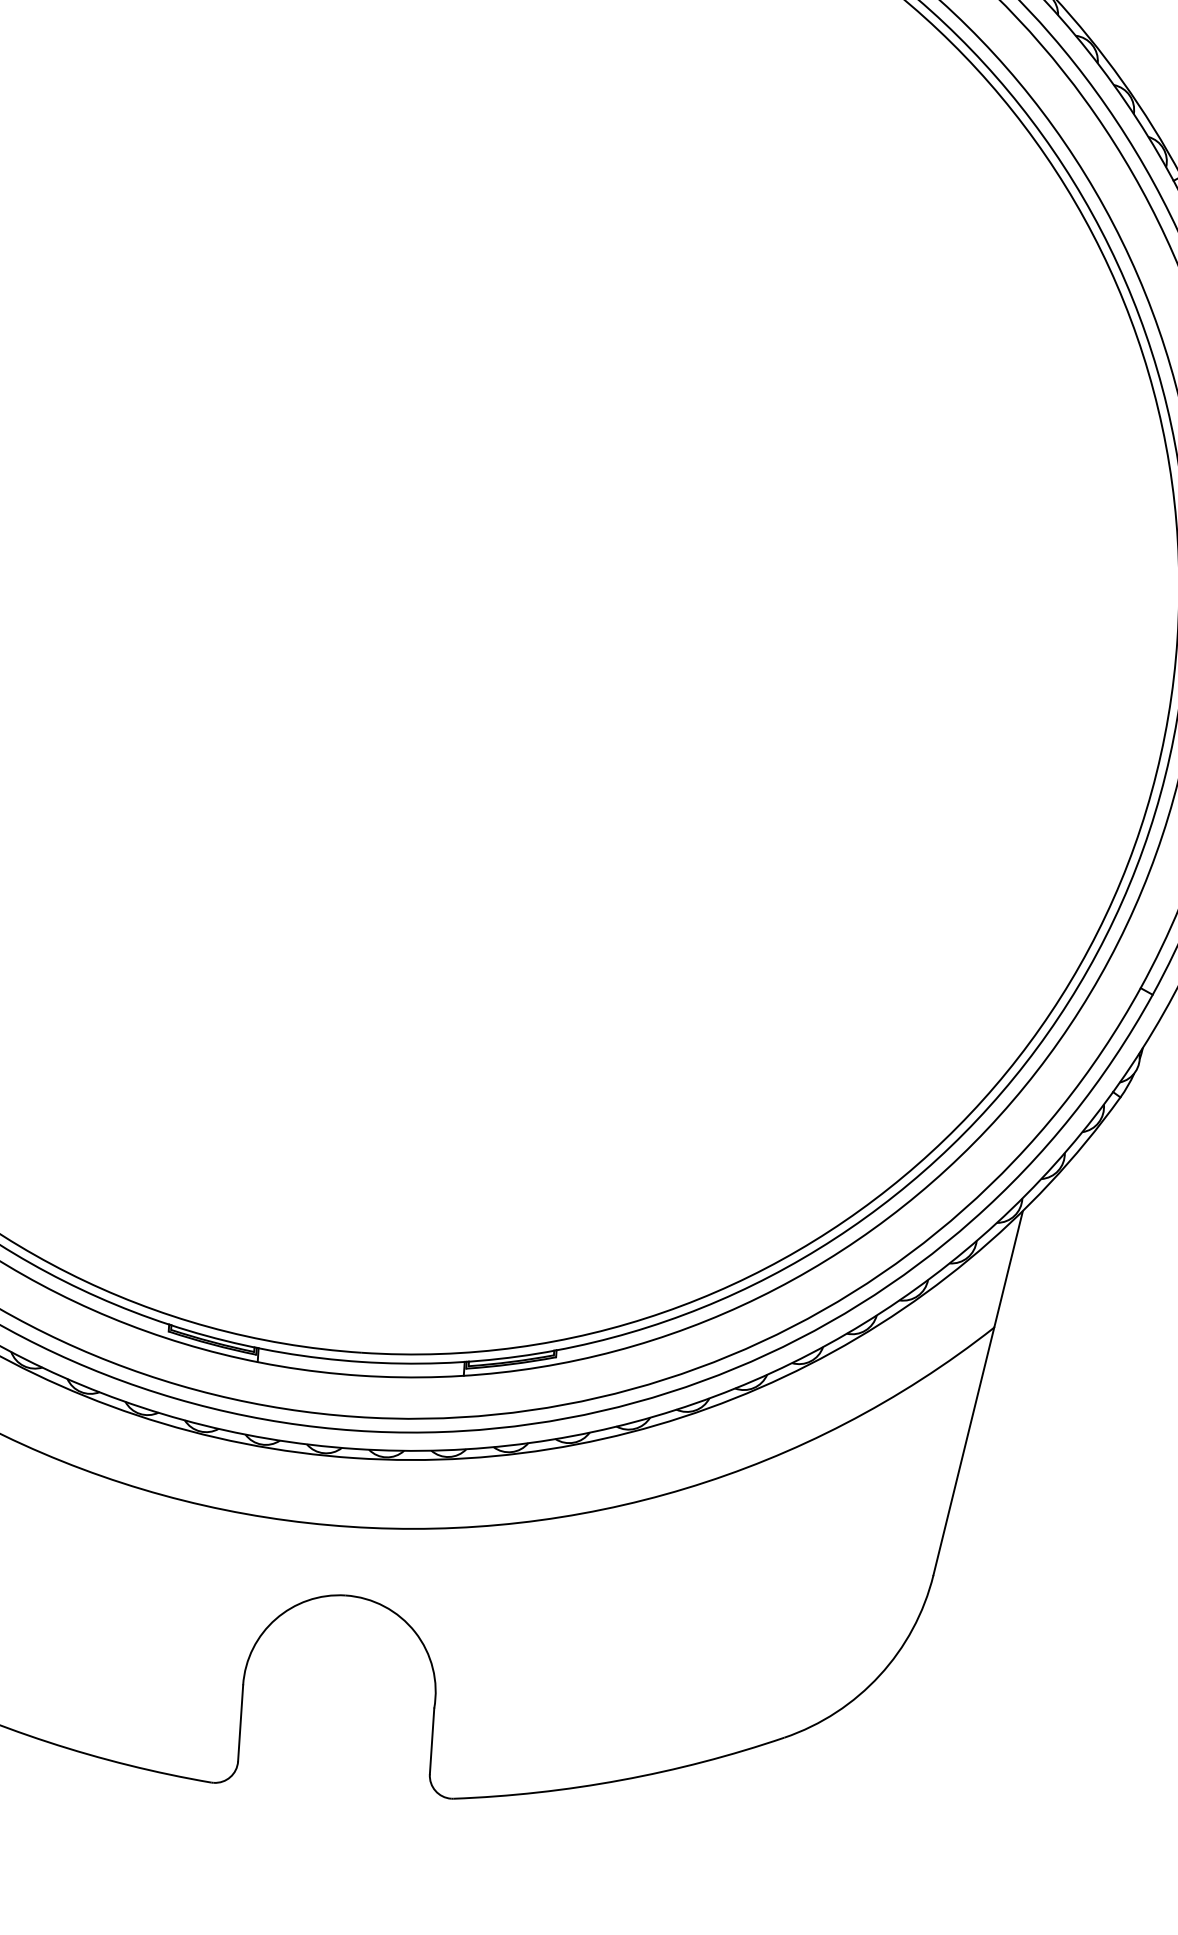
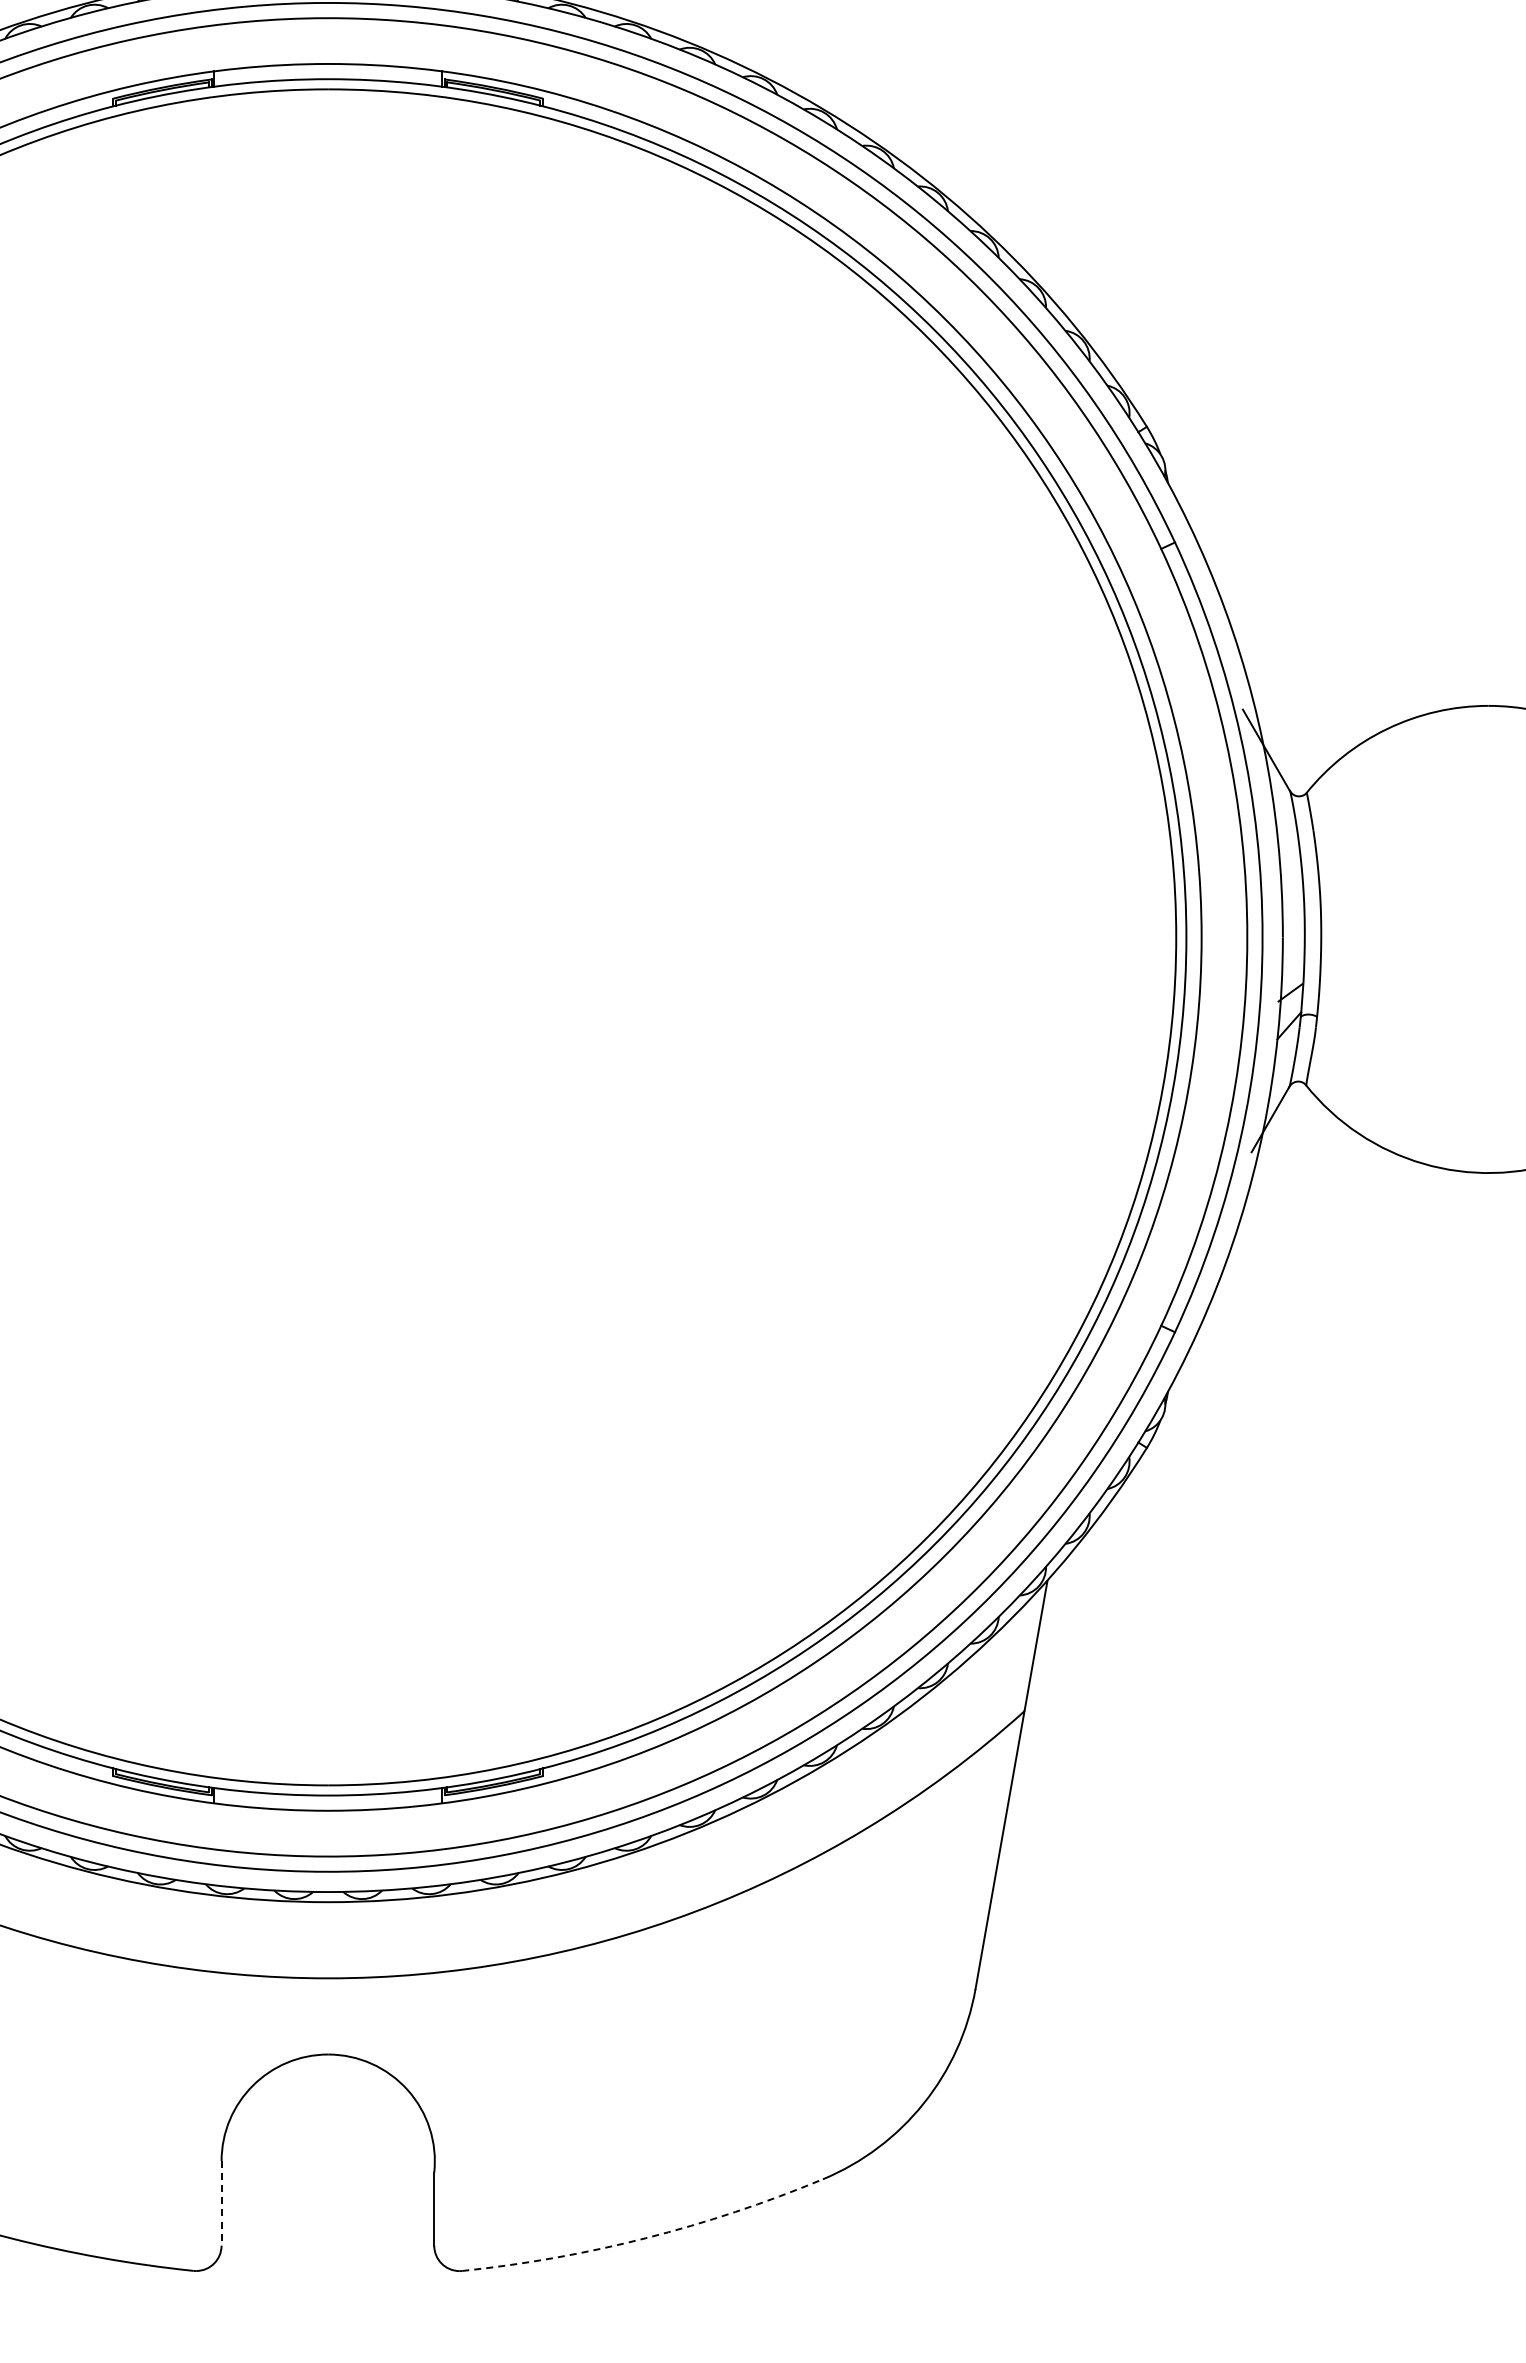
line: (240, 1723) -> (221, 2203), solid -> dashed
arc: (620, 1780) -> (645, 2238), solid -> dashed

